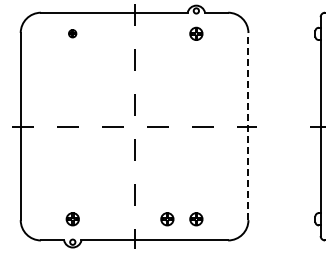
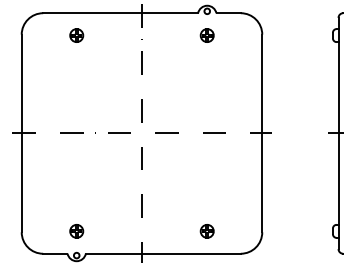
part: (72, 33) -> (76, 35), size x1.67
line: (248, 126) -> (262, 133), dashed -> solid
part: (167, 219) -> (176, 231), removed

